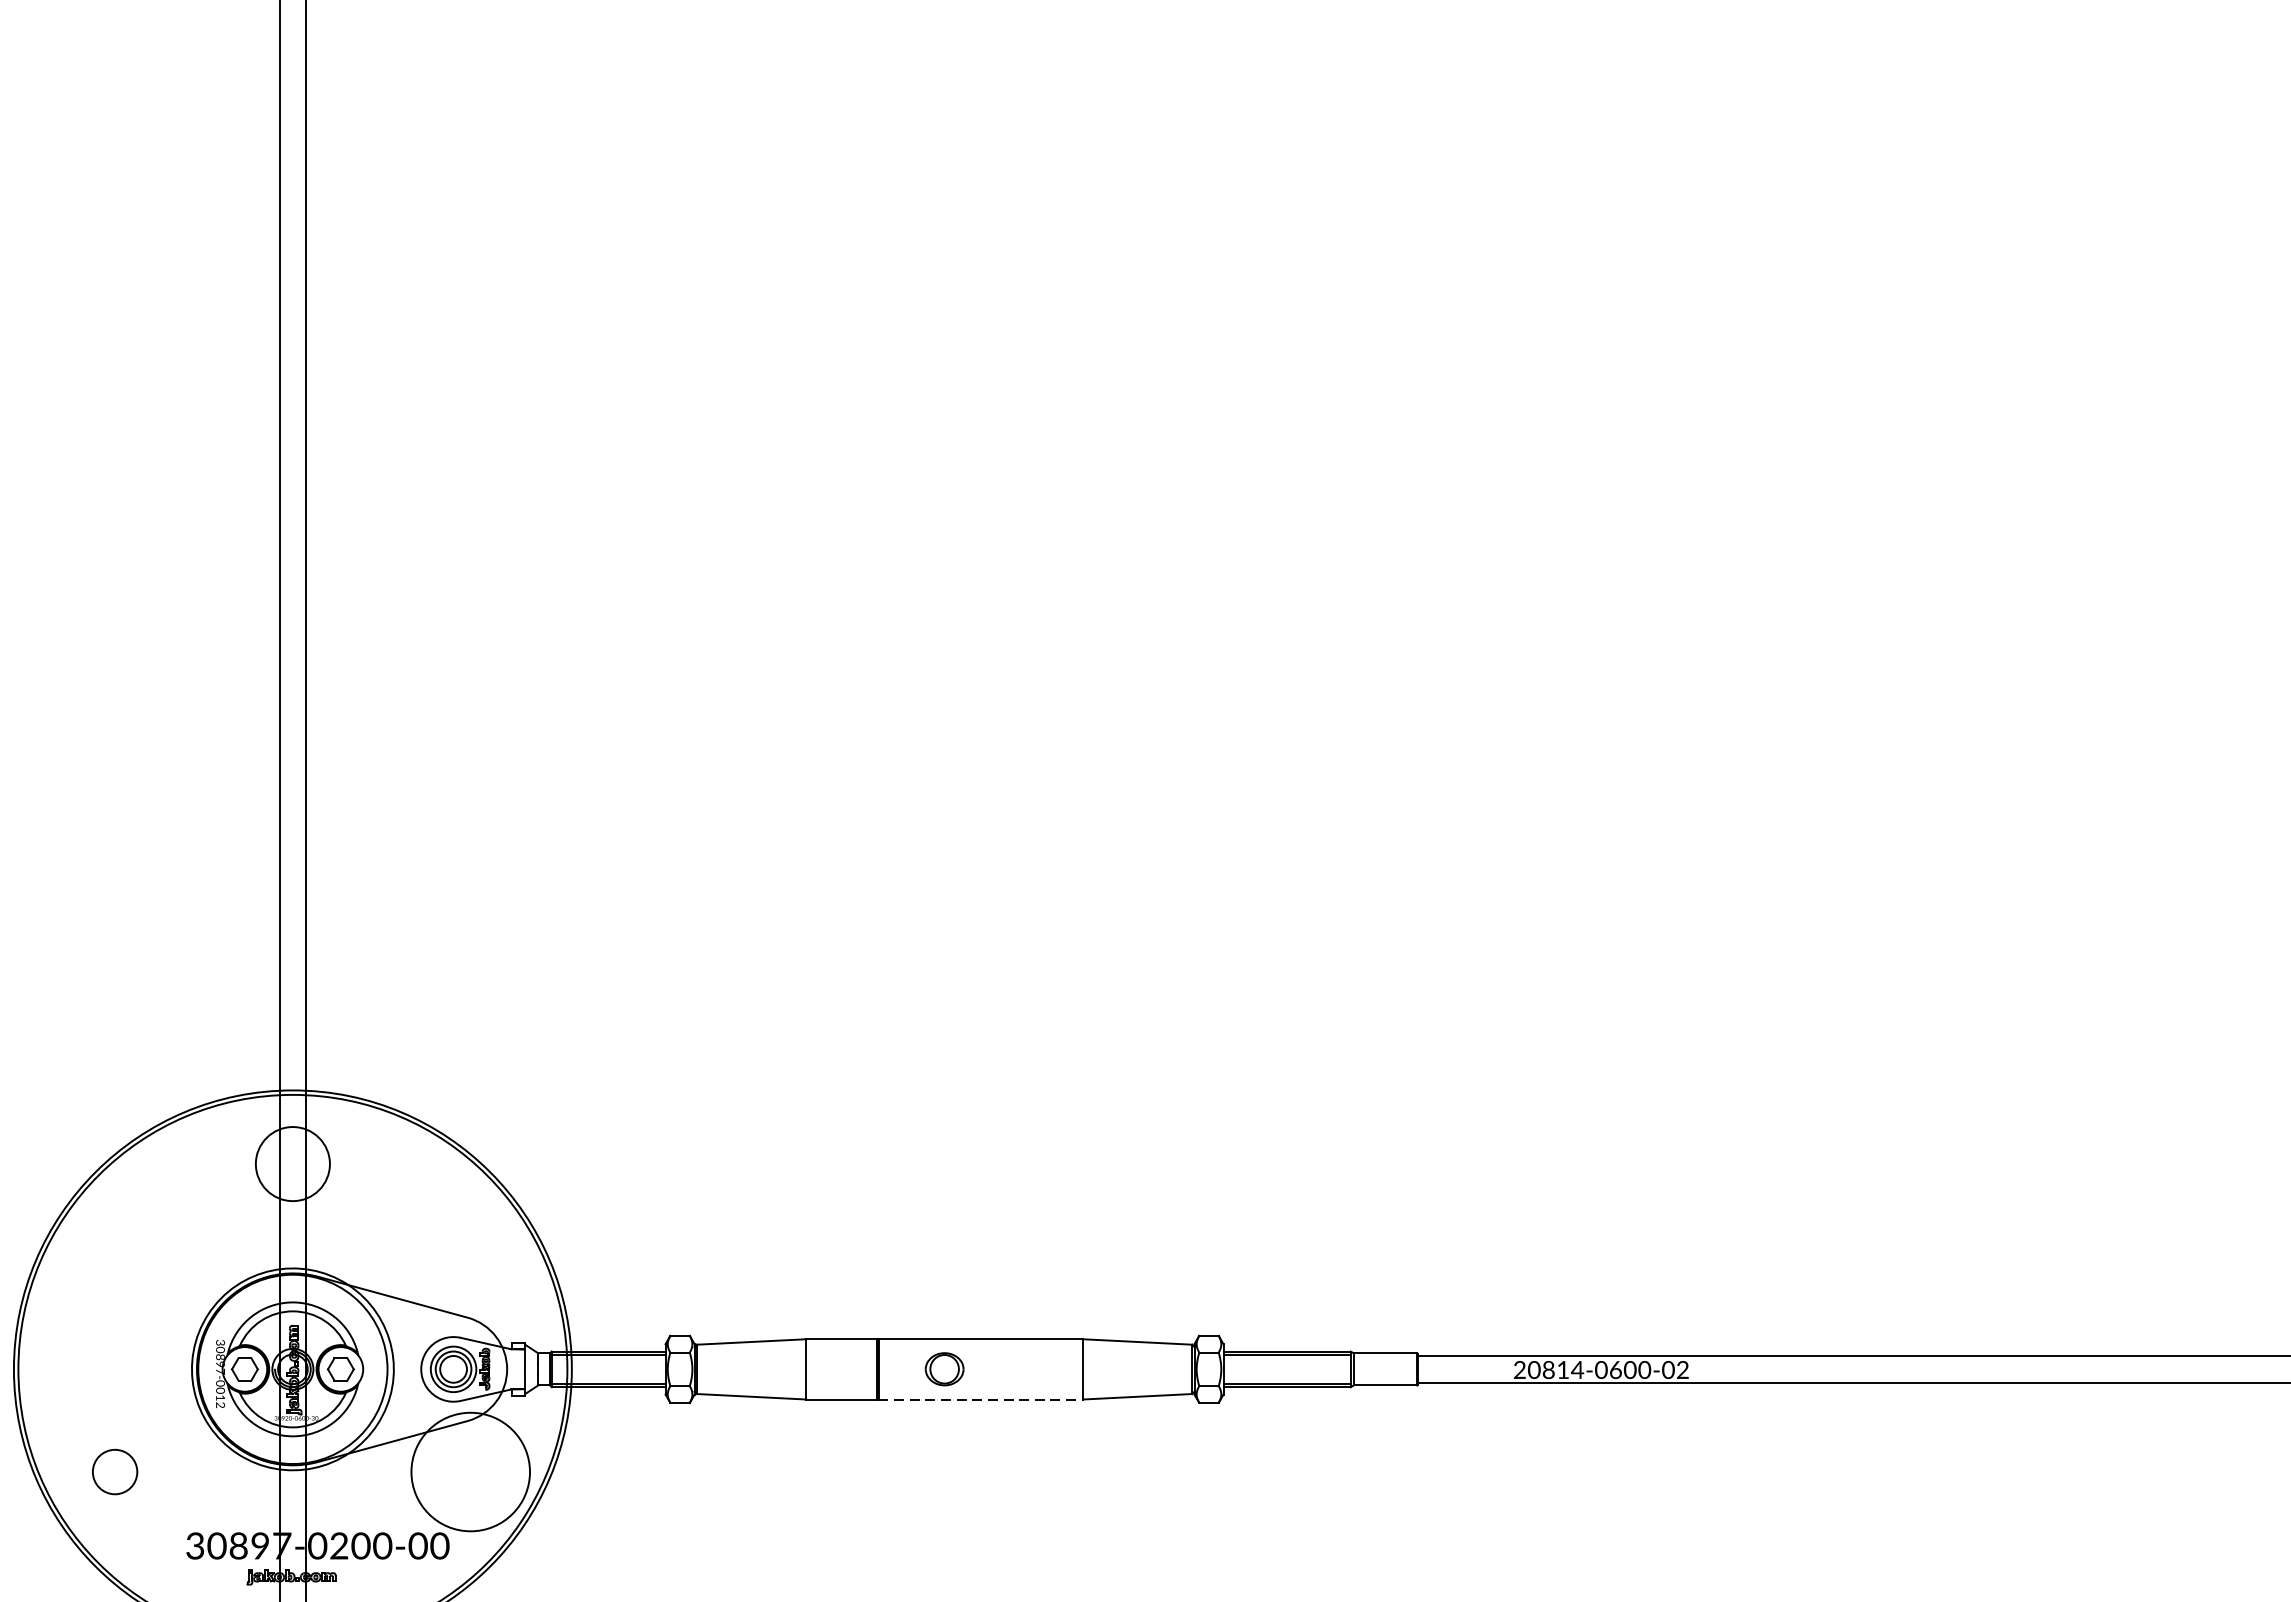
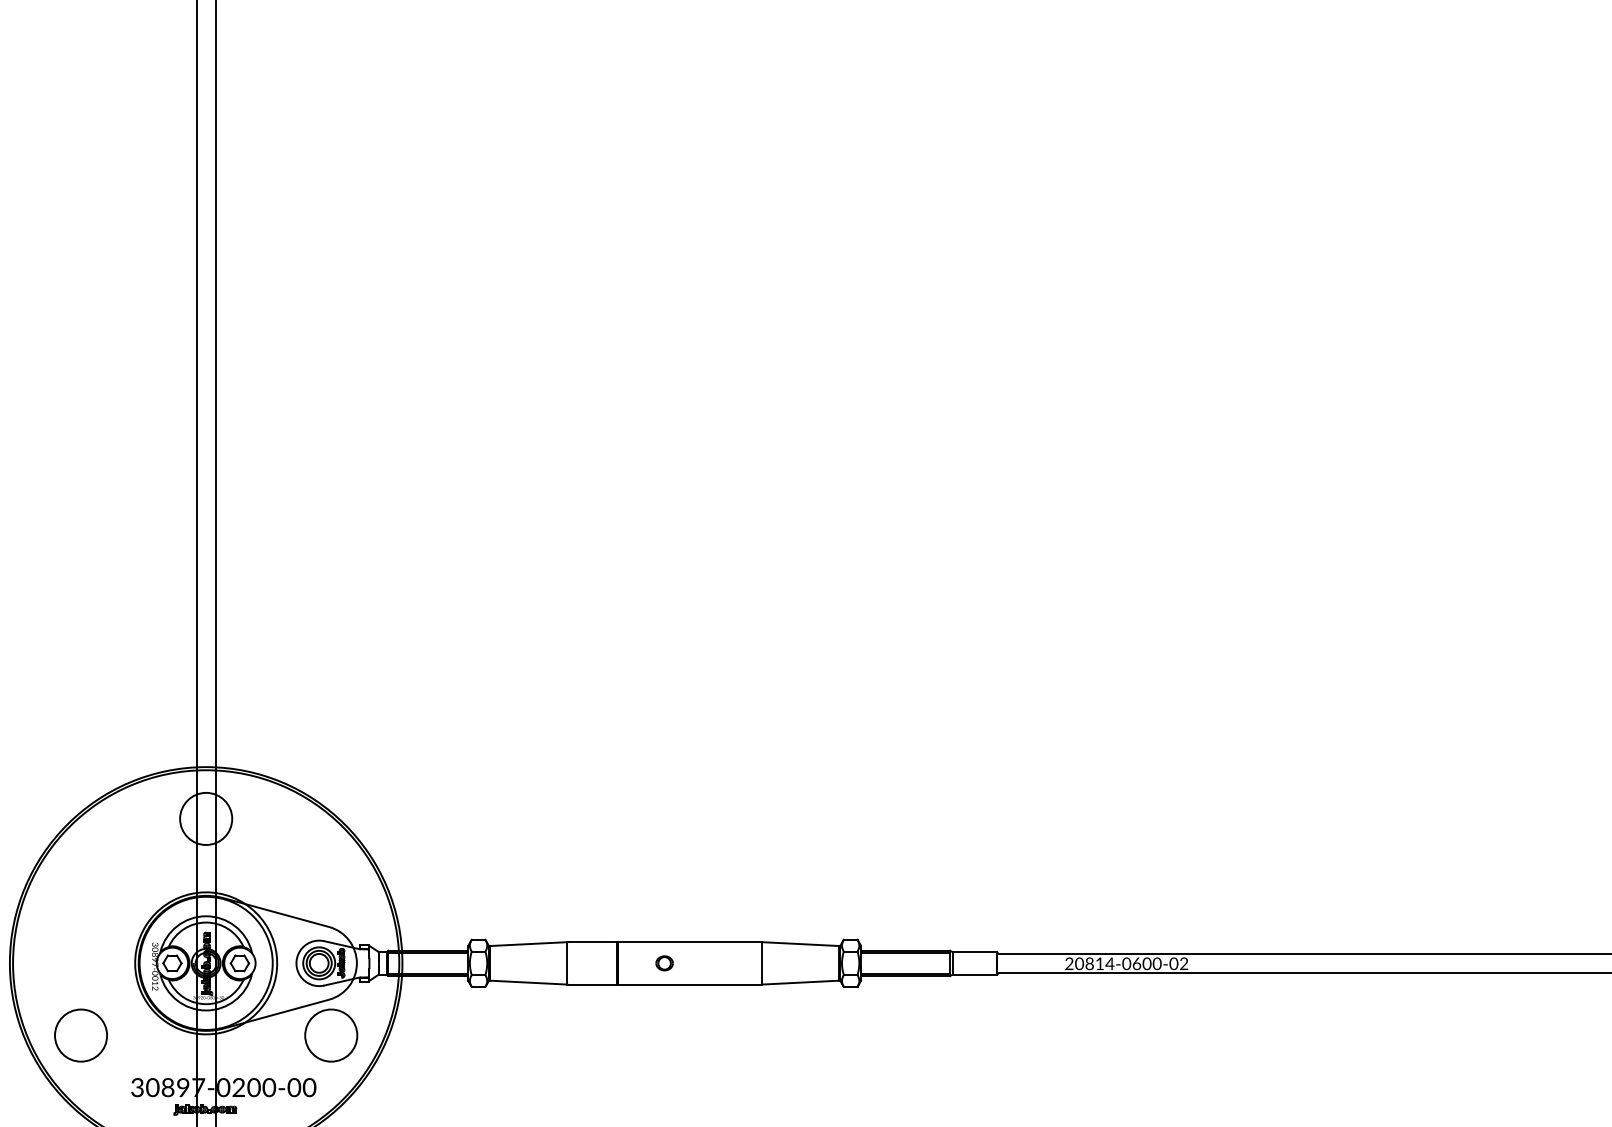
part: (944, 1369) -> (664, 963), size x0.62
line: (981, 1399) -> (690, 984), dashed -> solid
circle: (115, 1471) -> (81, 1035), size x1.67
circle: (471, 1471) -> (331, 1035), size x0.62

